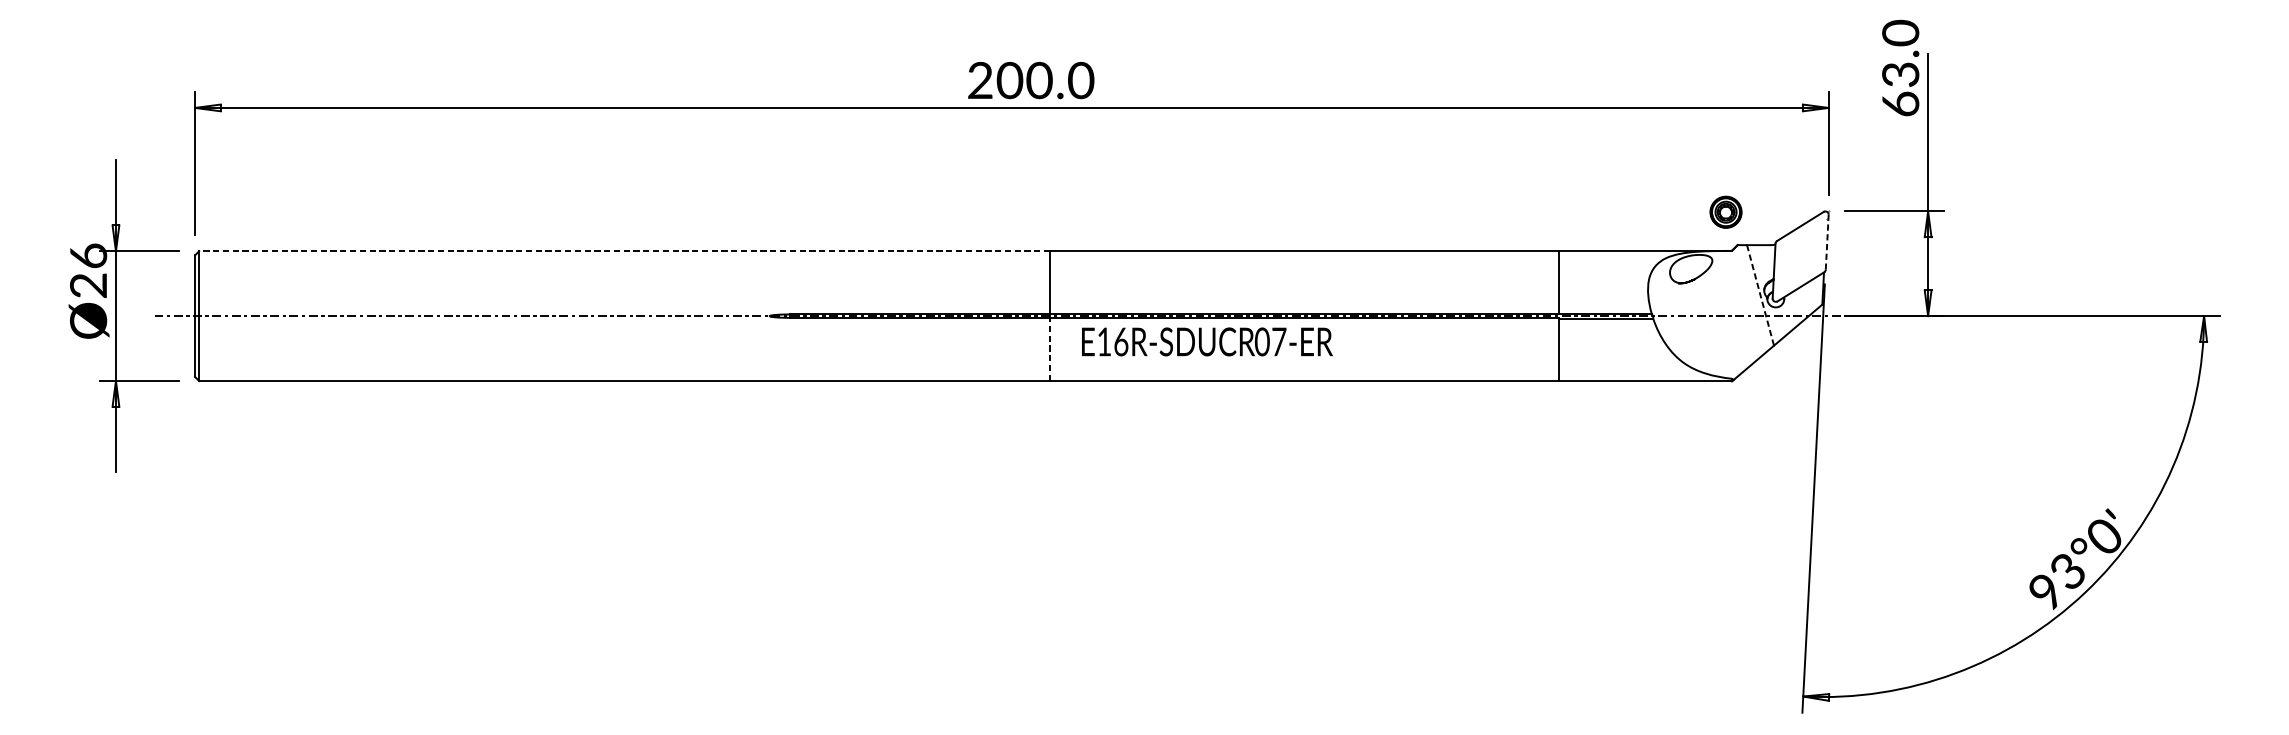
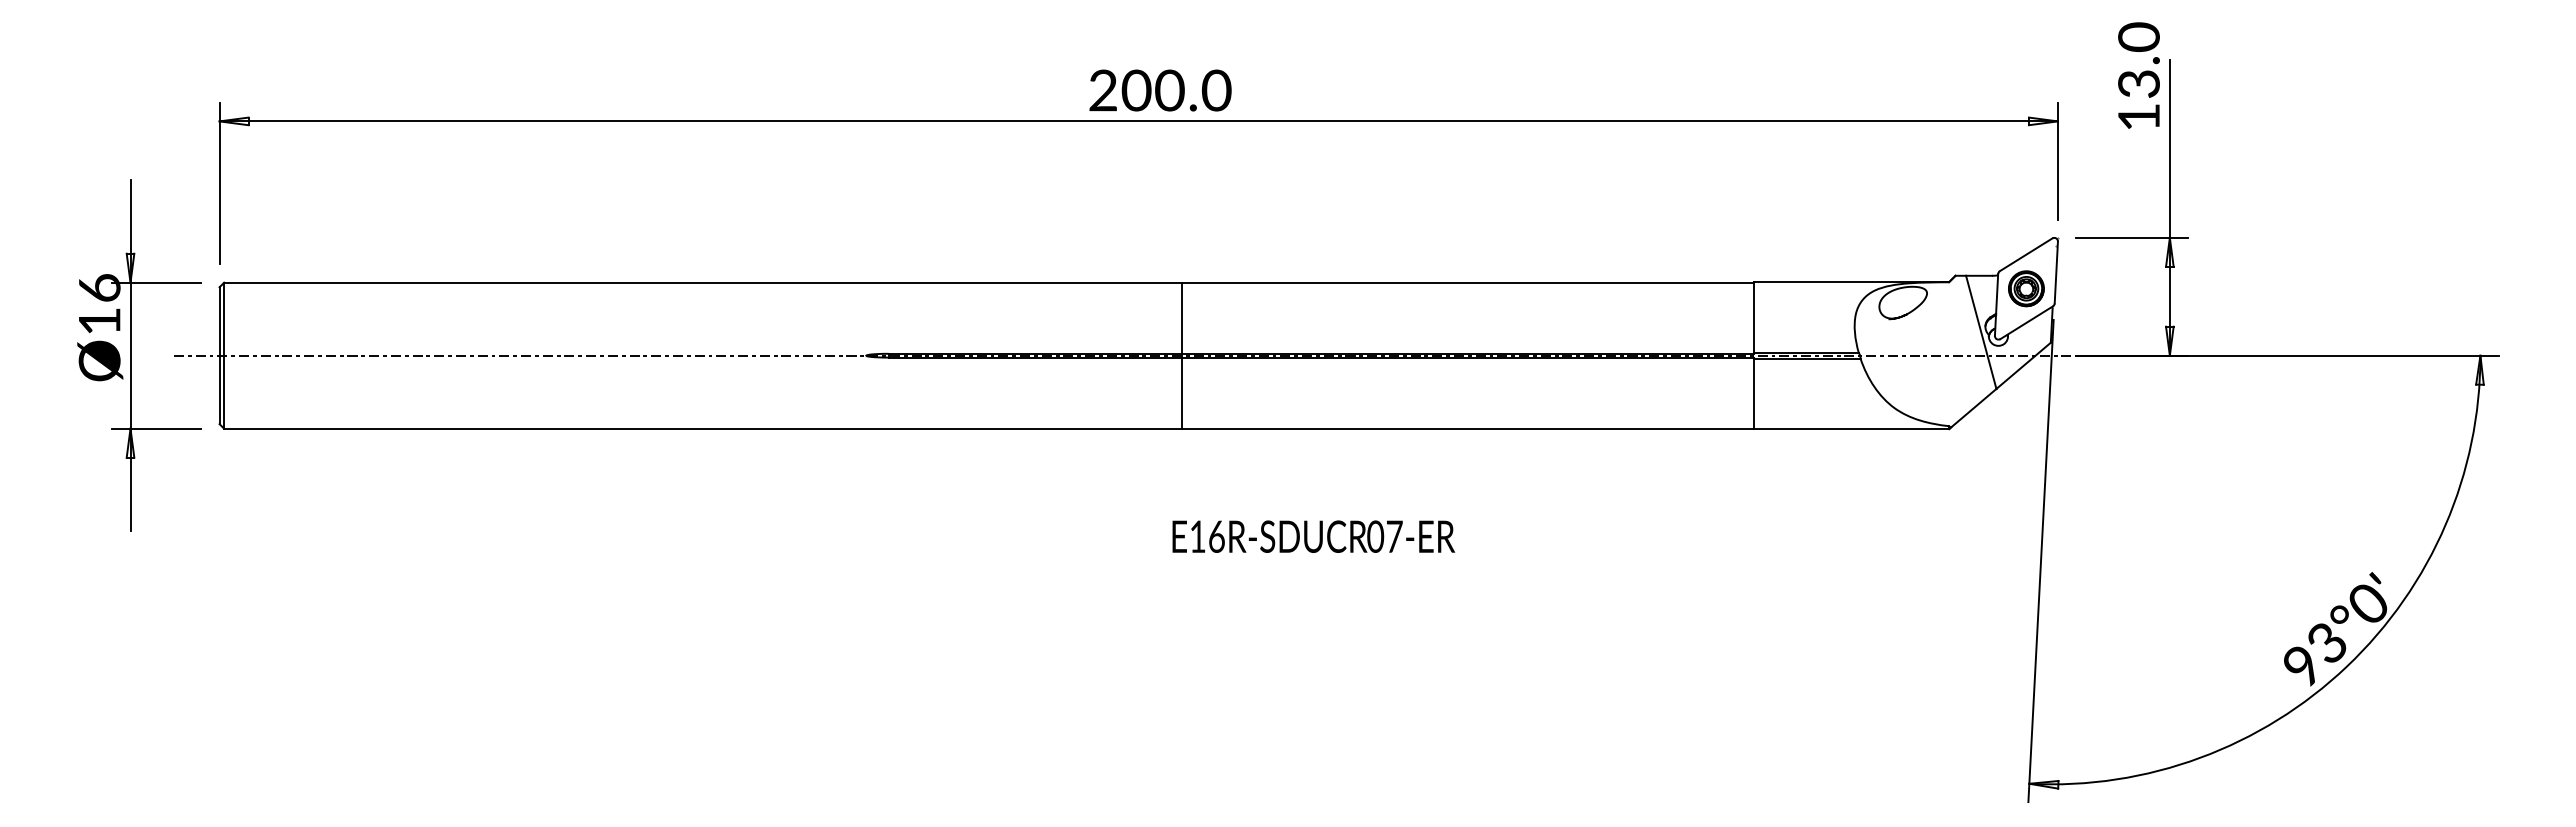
text: (1900, 103) -> (2138, 116), 63.0 -> 13.0
part: (1726, 211) -> (2026, 288), moved
line: (1827, 242) -> (2056, 272), dashed -> solid
line: (625, 251) -> (703, 282), dashed -> solid
text: (88, 285) -> (99, 321), Ø26 -> Ø16
line: (1760, 295) -> (1981, 332), dashed -> solid
text: (1207, 341) -> (1313, 536), moved
line: (1049, 349) -> (1181, 393), dashed -> solid

